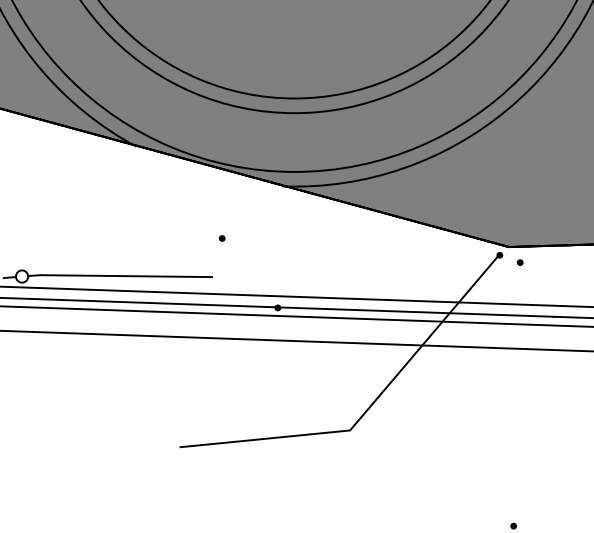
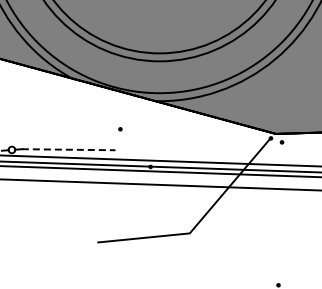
line: (126, 275) -> (68, 149), solid -> dashed

